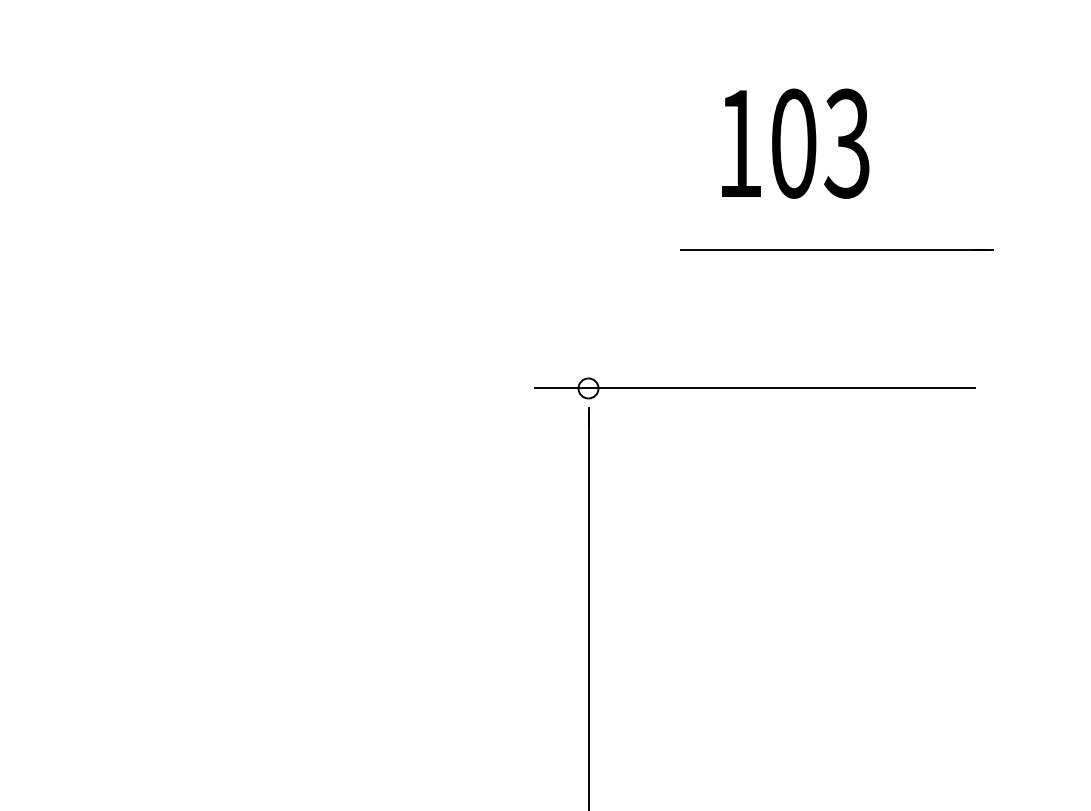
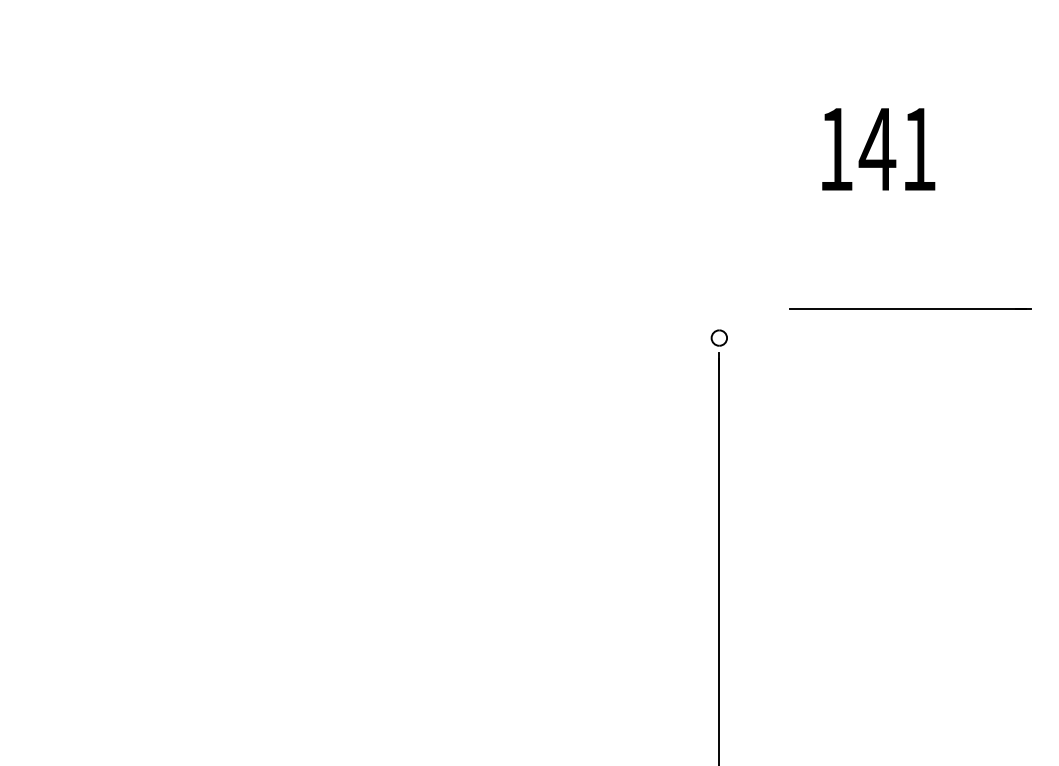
text: (818, 142) -> (896, 148), 103 -> 141
line: (836, 250) -> (910, 308), moved
line: (754, 389) -> (847, 338), removed

